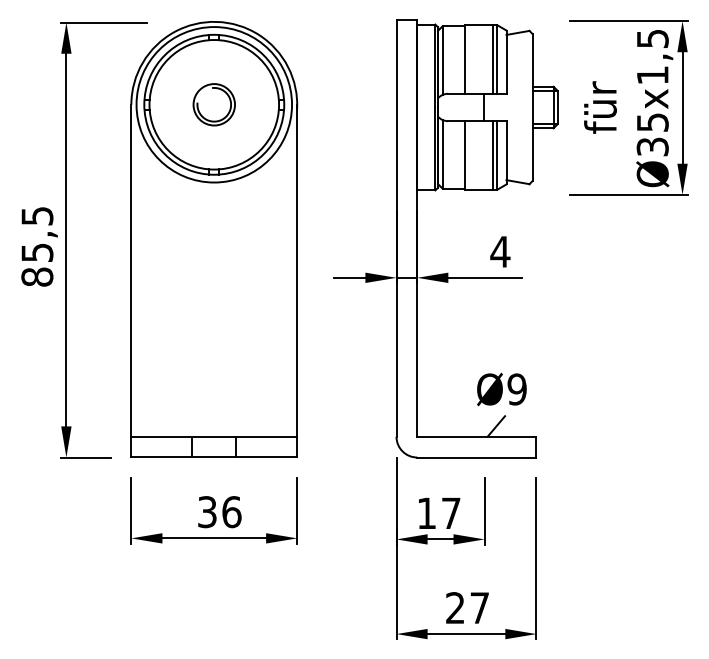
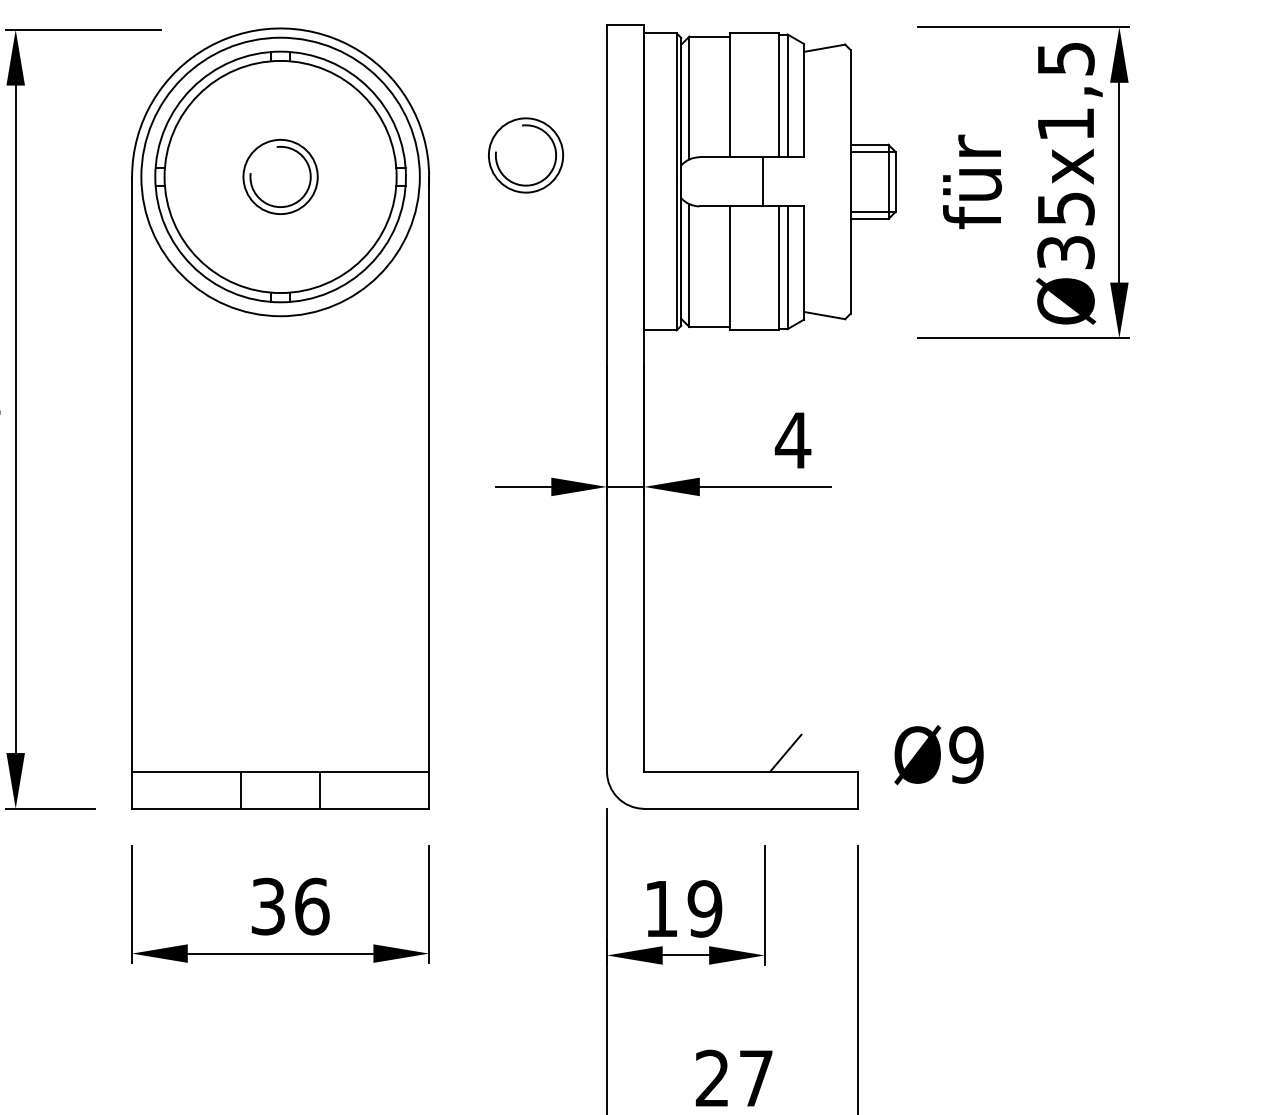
part: (350, 92) -> (524, 154), added
text: (501, 389) -> (938, 755), moved
text: (450, 513) -> (703, 909), 17 -> 19

